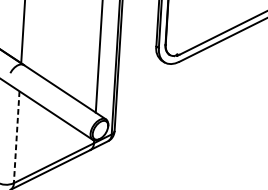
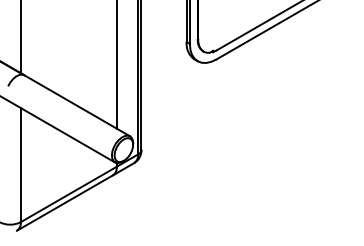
line: (16, 137) -> (20, 165), dashed -> solid

